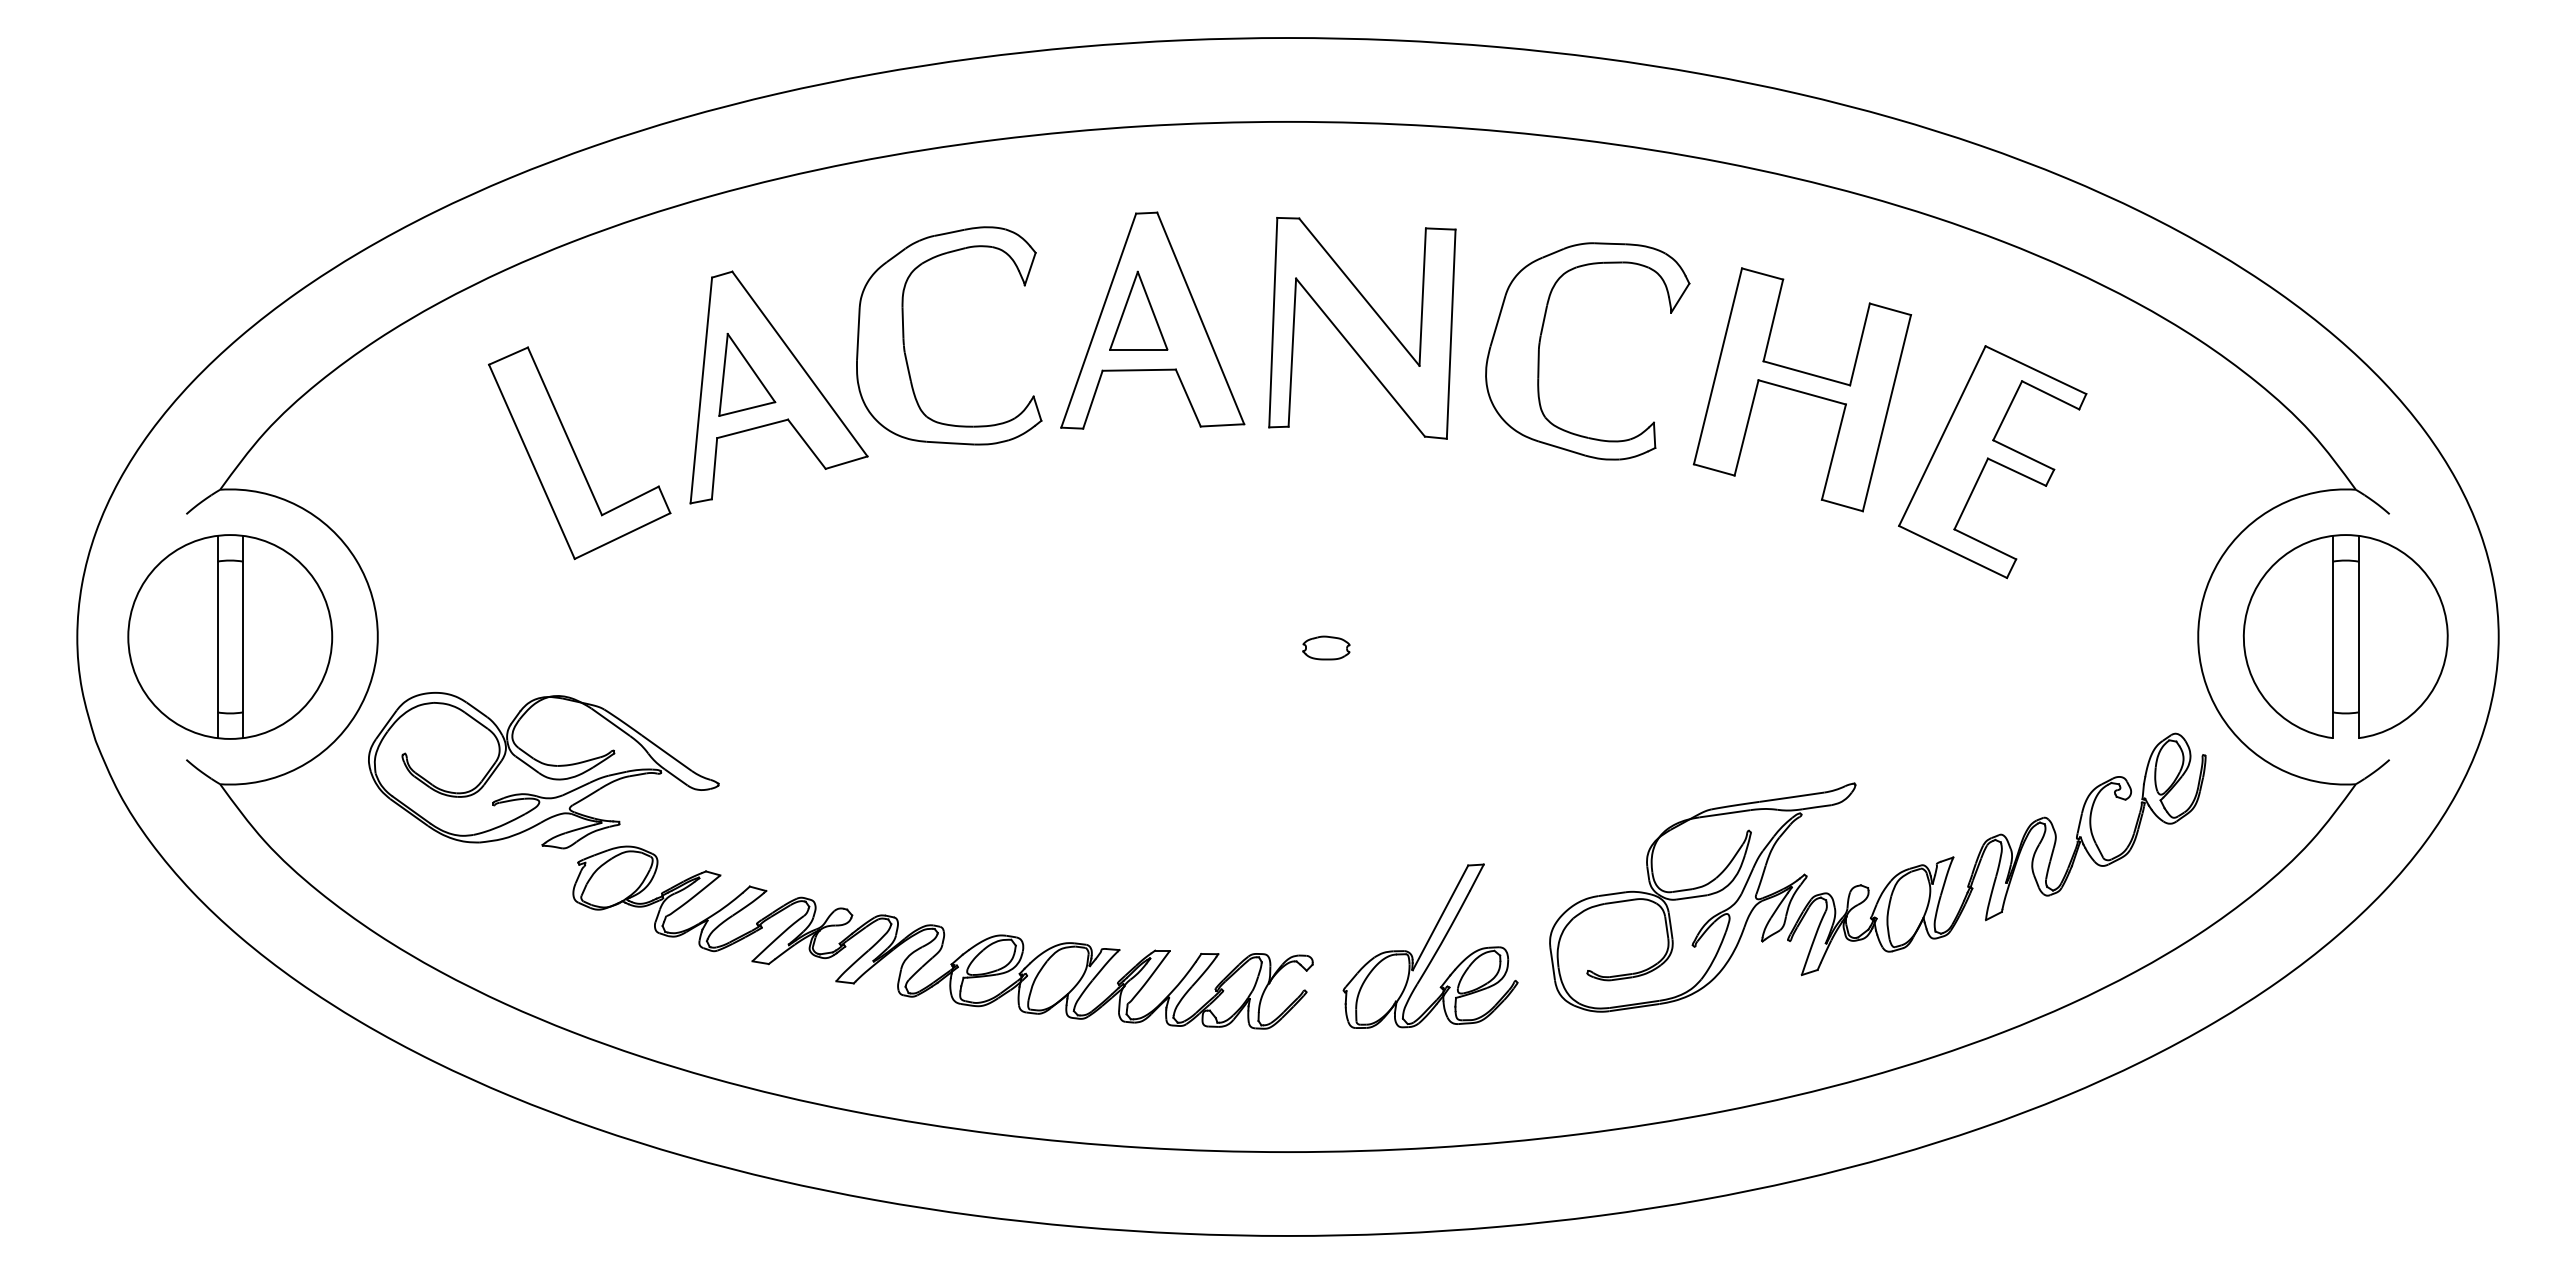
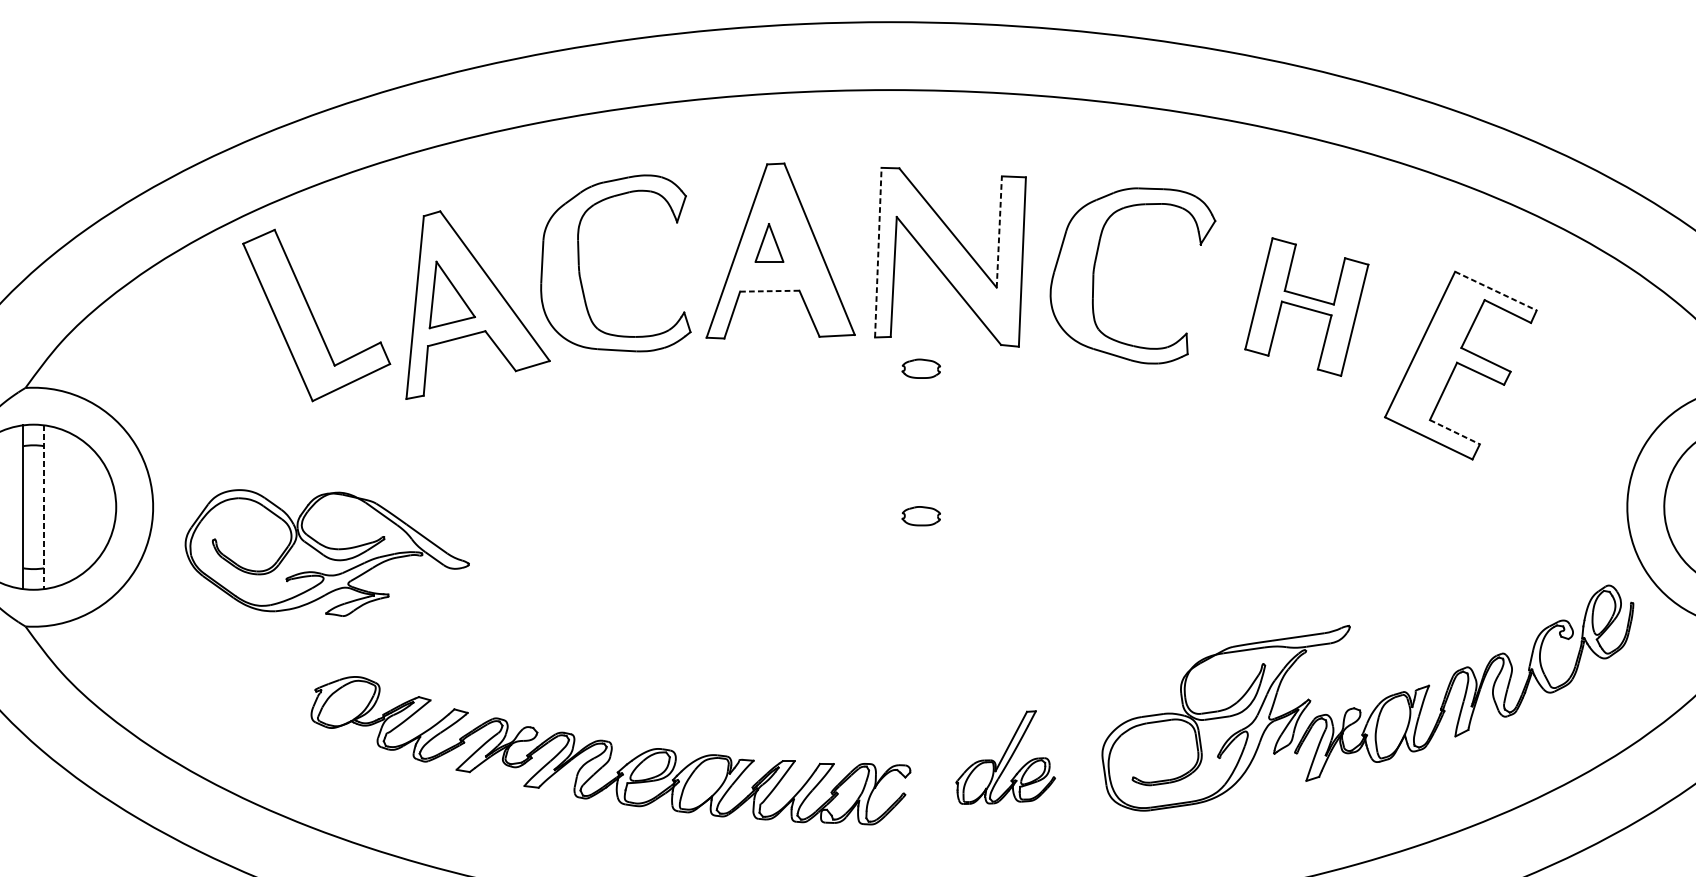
line: (1422, 297) -> (999, 232), solid -> dashed
part: (1138, 310) -> (769, 242), size x0.6
line: (1273, 322) -> (878, 252), solid -> dashed
line: (1139, 370) -> (769, 291), solid -> dashed
line: (2035, 370) -> (1495, 291), solid -> dashed
part: (1802, 389) -> (1306, 306), size x0.7
part: (579, 453) -> (316, 315), moved
part: (1326, 465) -> (921, 368), added
line: (1985, 544) -> (1455, 432), solid -> dashed
line: (243, 637) -> (44, 507), solid -> dashed
part: (543, 770) -> (327, 552), moved
part: (1430, 945) -> (1005, 757), size x0.7

